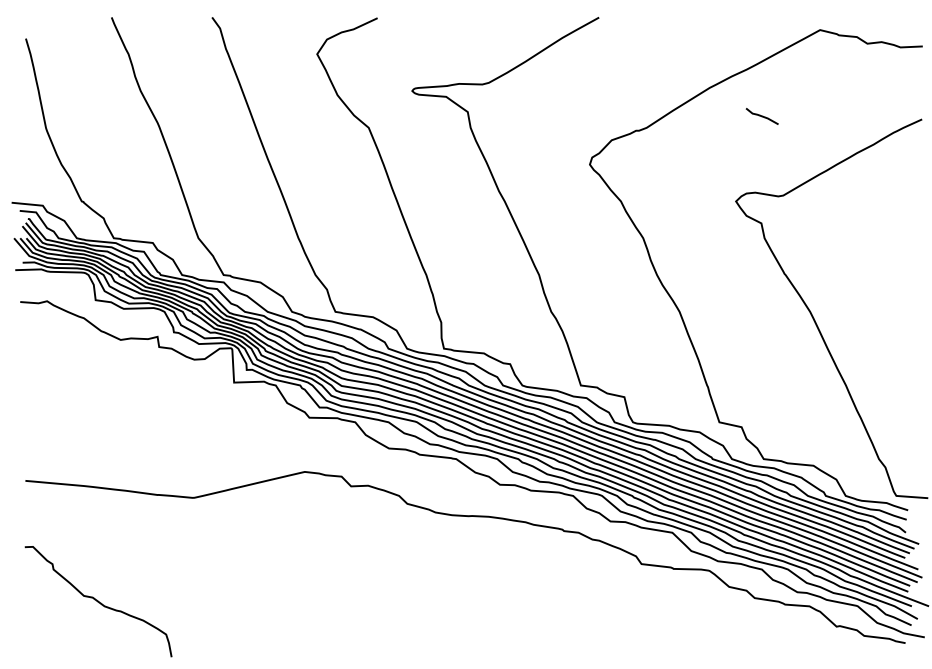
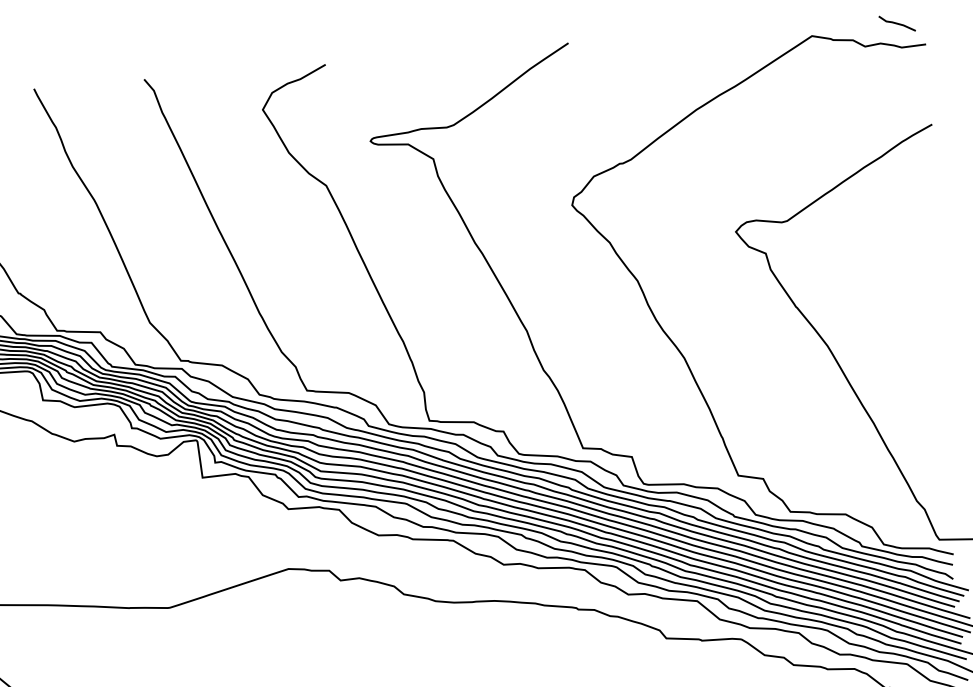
line: (761, 116) -> (896, 23), moved

